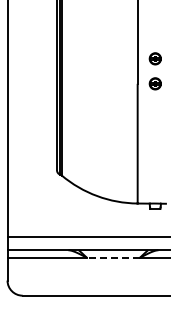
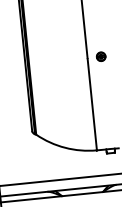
part: (154, 58) -> (98, 37), removed
line: (112, 257) -> (81, 193), dashed -> solid

